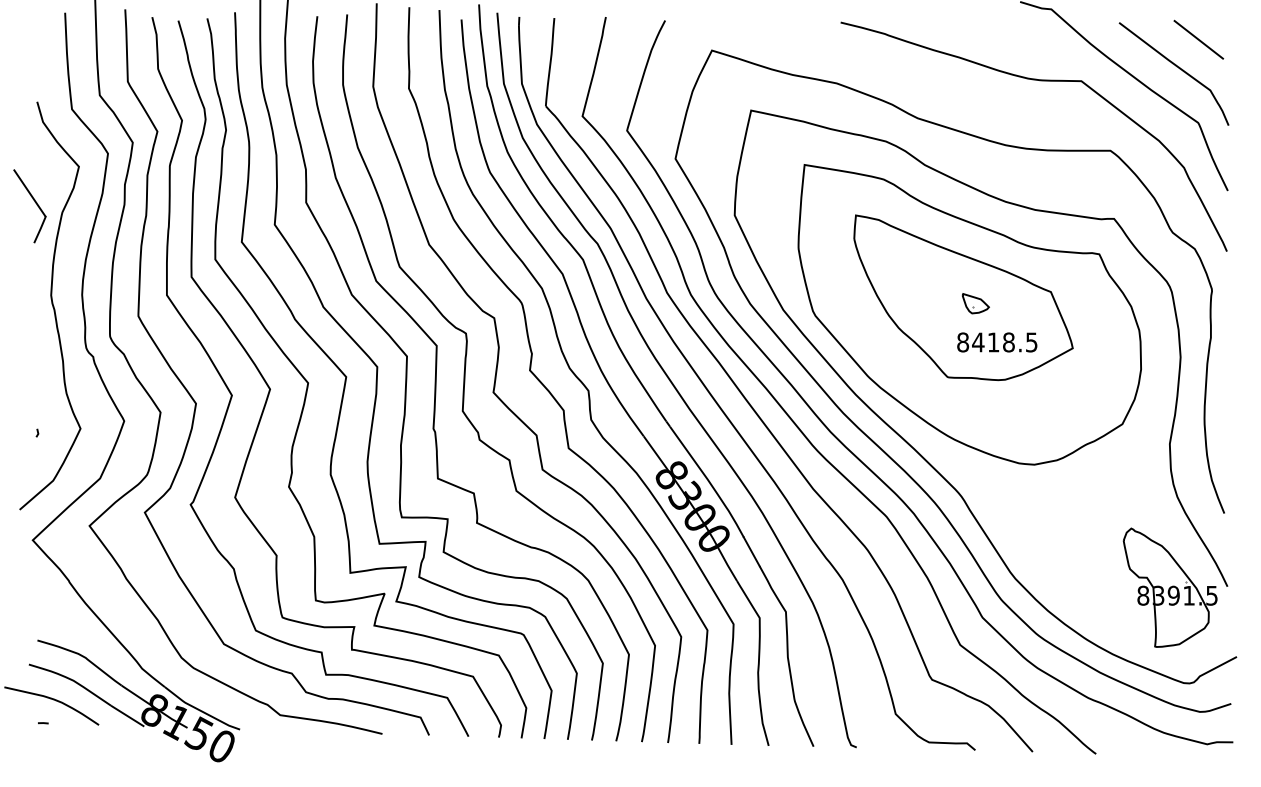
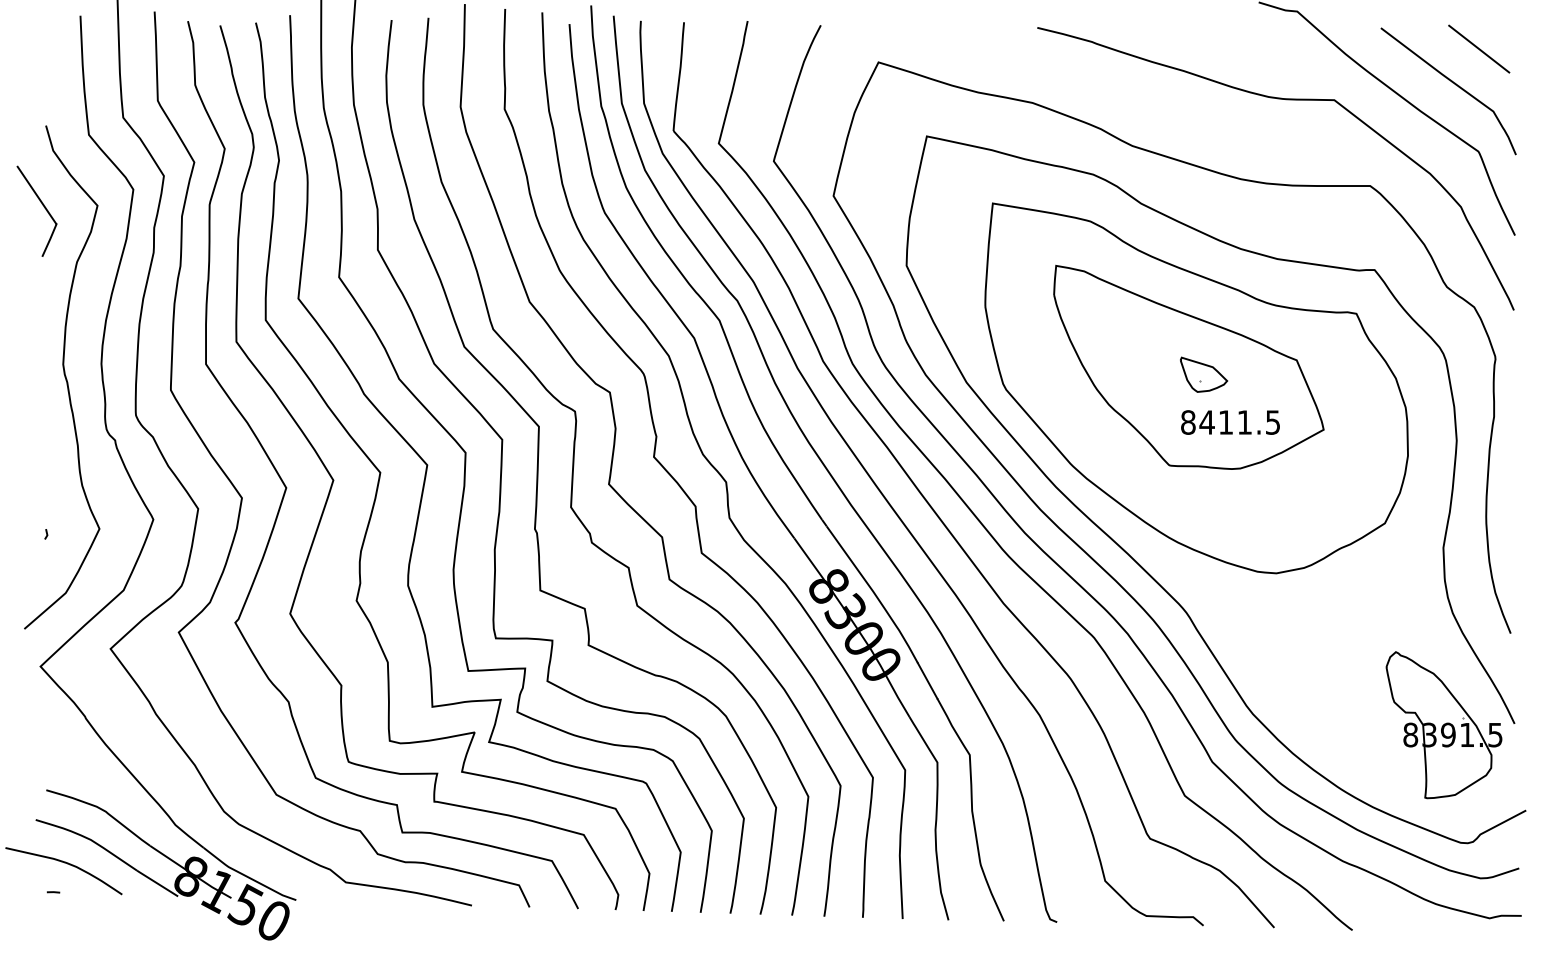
curve: (34, 202) -> (42, 206), moved
part: (975, 303) -> (1203, 374), size x1.43
text: (1008, 342) -> (1244, 422), 8418.5 -> 8411.5

